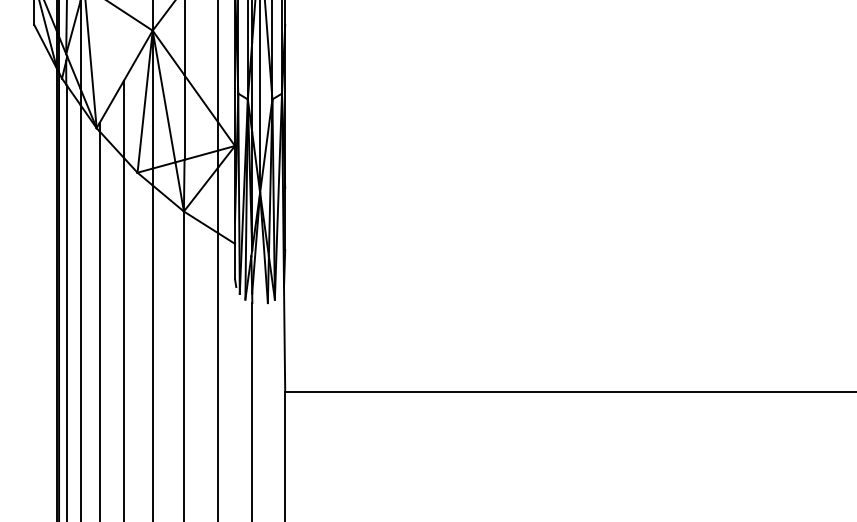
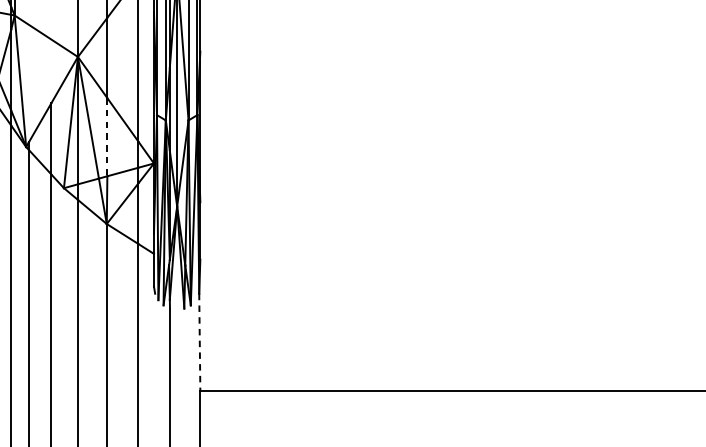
line: (184, 118) -> (107, 138), solid -> dashed
line: (284, 339) -> (199, 342), solid -> dashed

